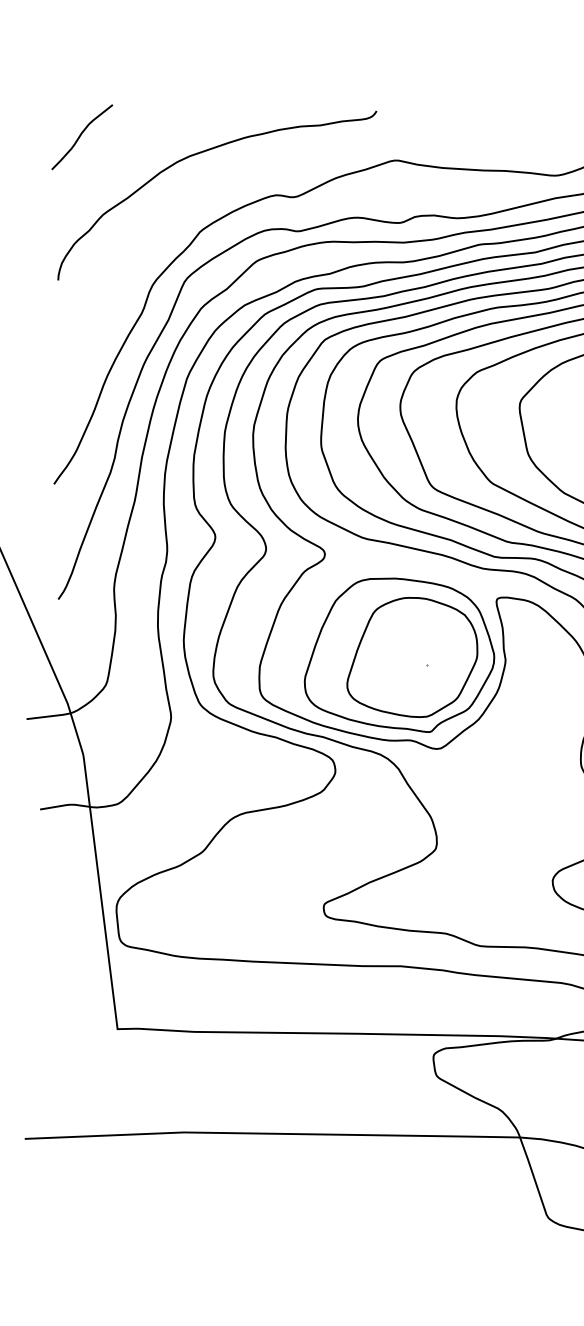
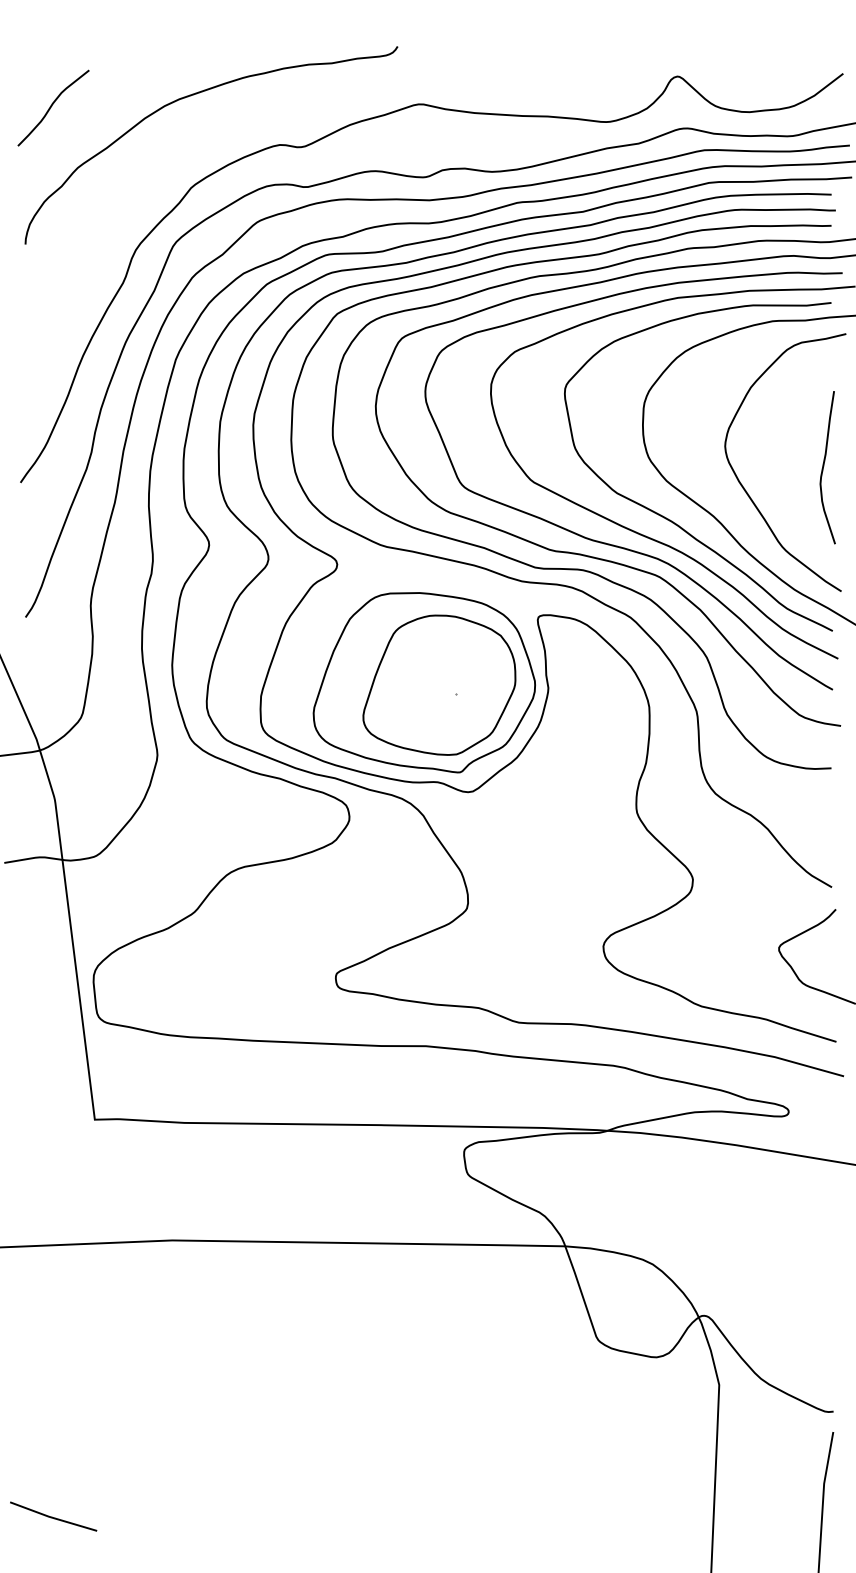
curve: (81, 135) -> (52, 106), moved

